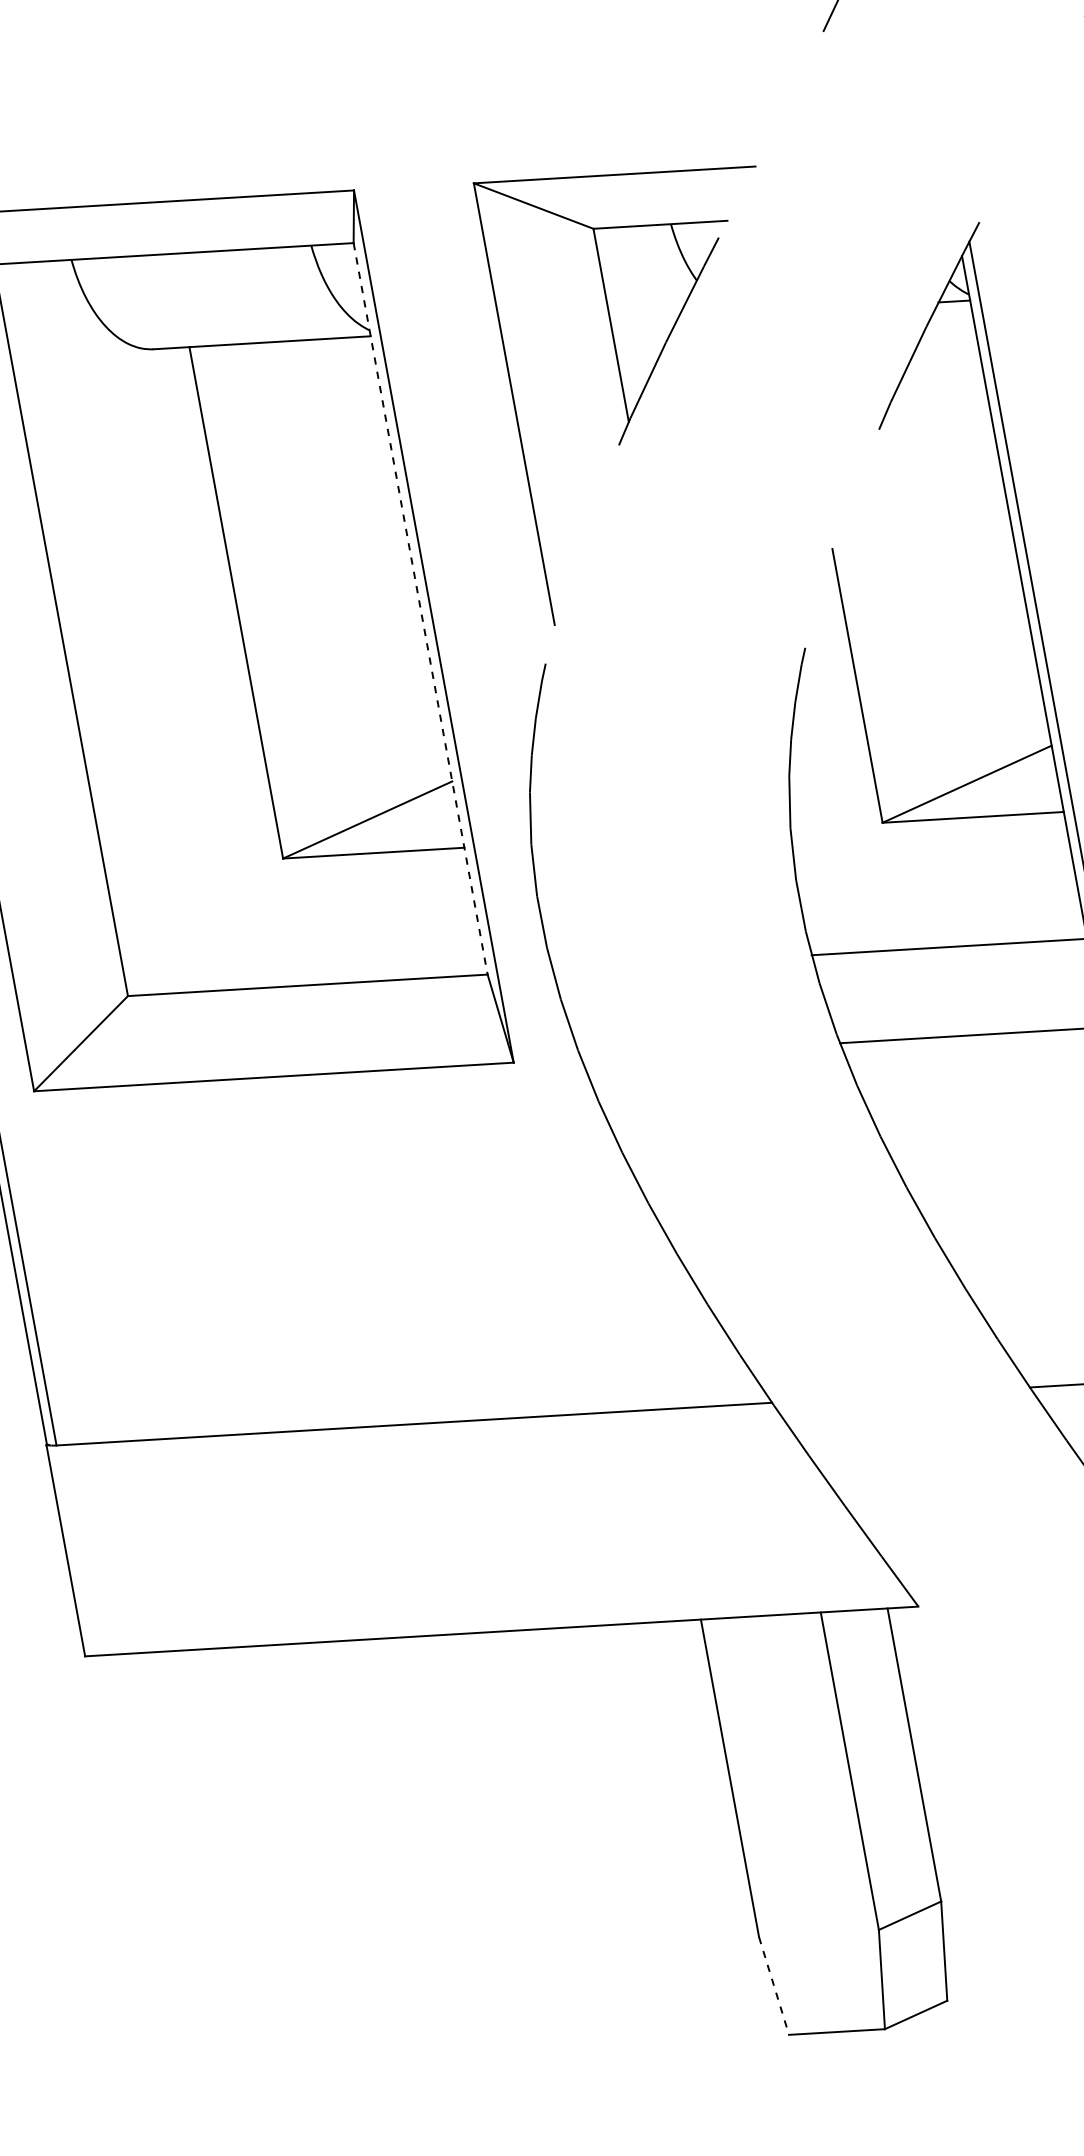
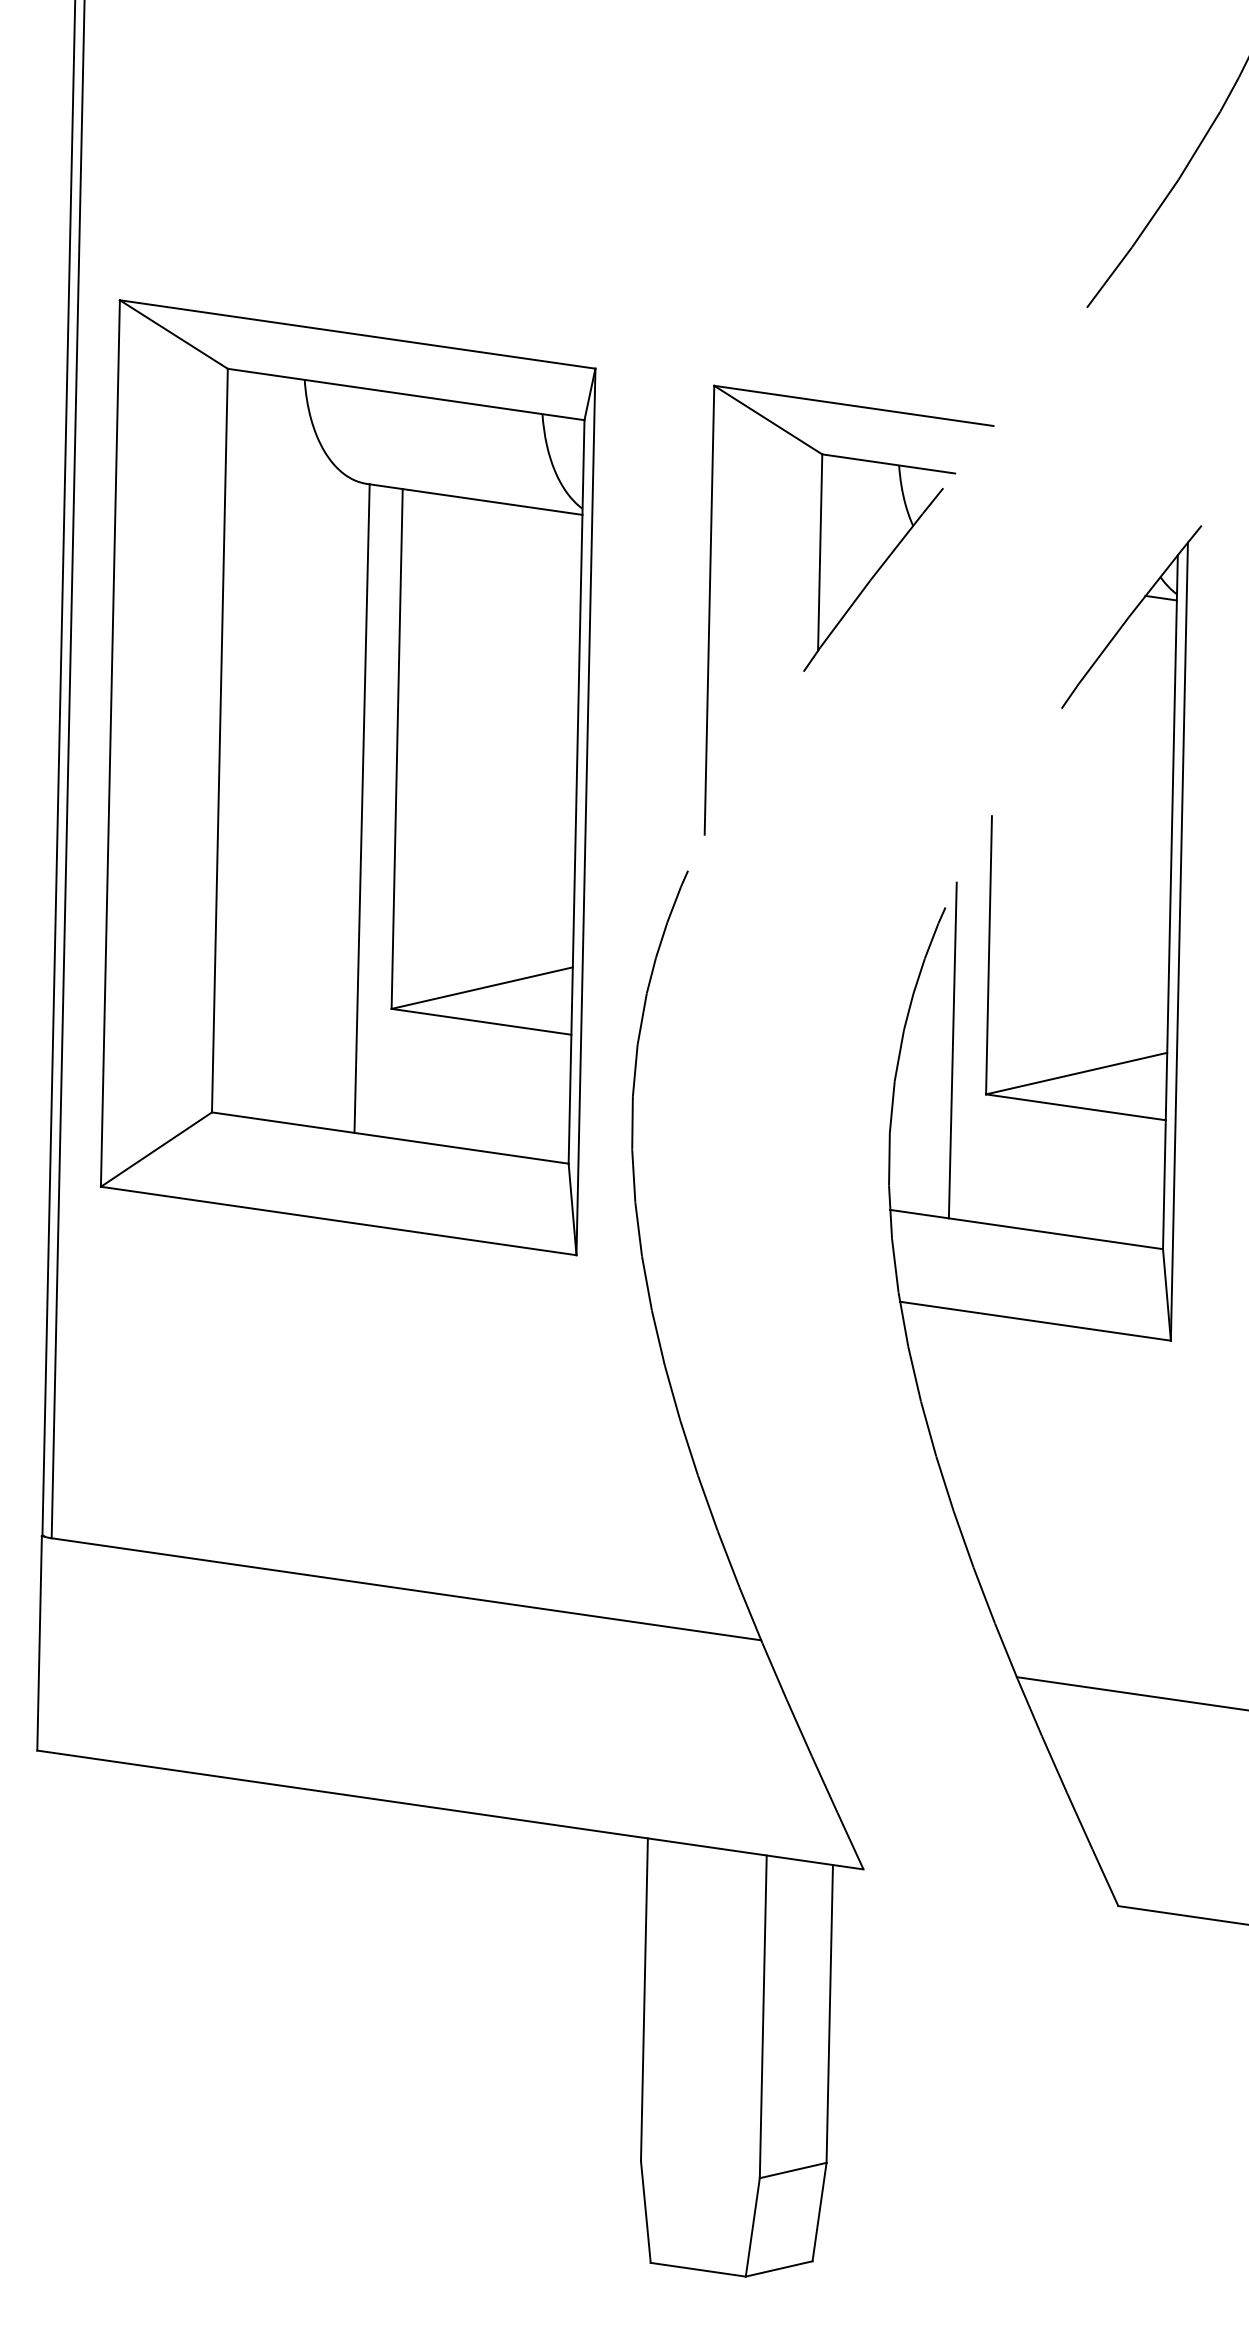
line: (420, 608) -> (576, 791), dashed -> solid
line: (213, 667) -> (361, 807), added
line: (840, 786) -> (952, 1050), added
line: (773, 1986) -> (645, 2212), dashed -> solid

